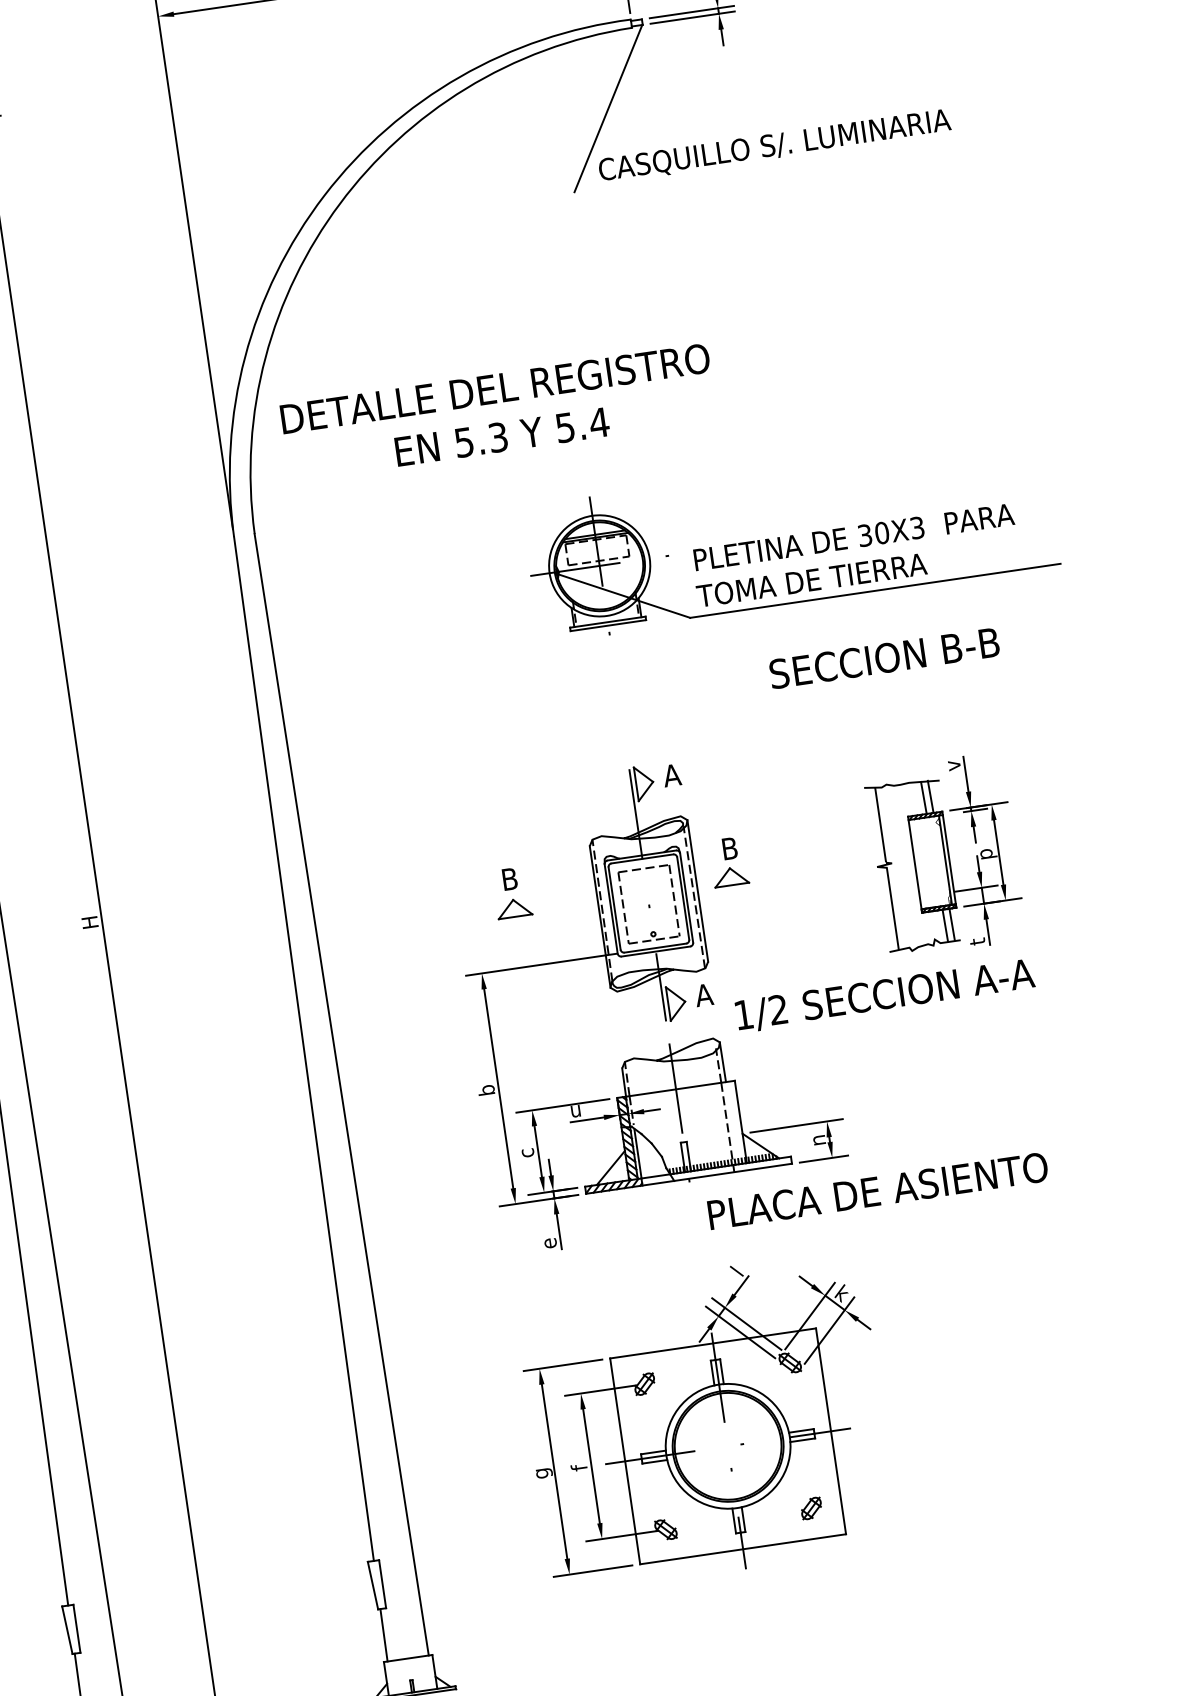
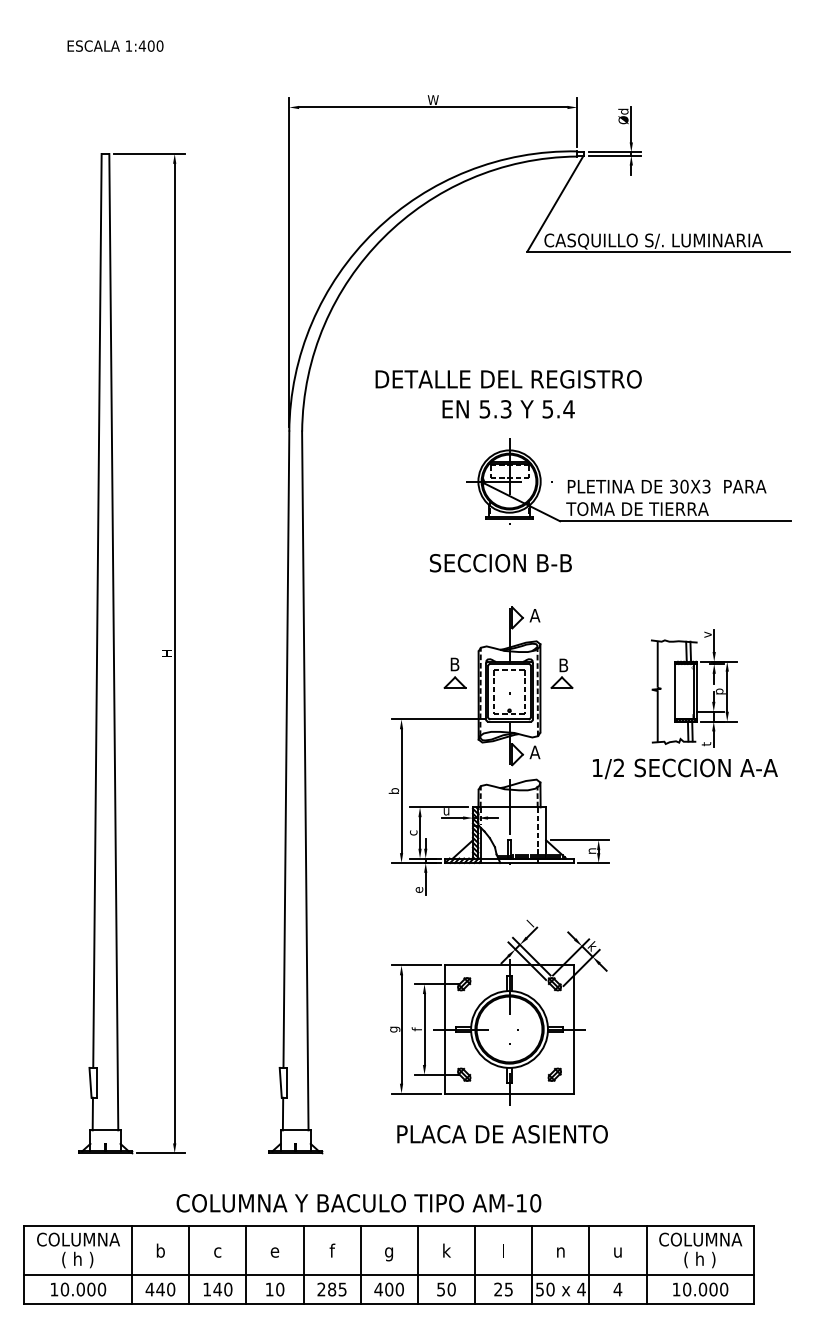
line: (785, 161) -> (658, 251), added
text: (498, 413) -> (508, 394), moved
text: (883, 658) -> (500, 563), moved
part: (511, 892) -> (454, 672), moved
text: (885, 995) -> (685, 768), moved
text: (877, 1191) -> (502, 1134), moved

